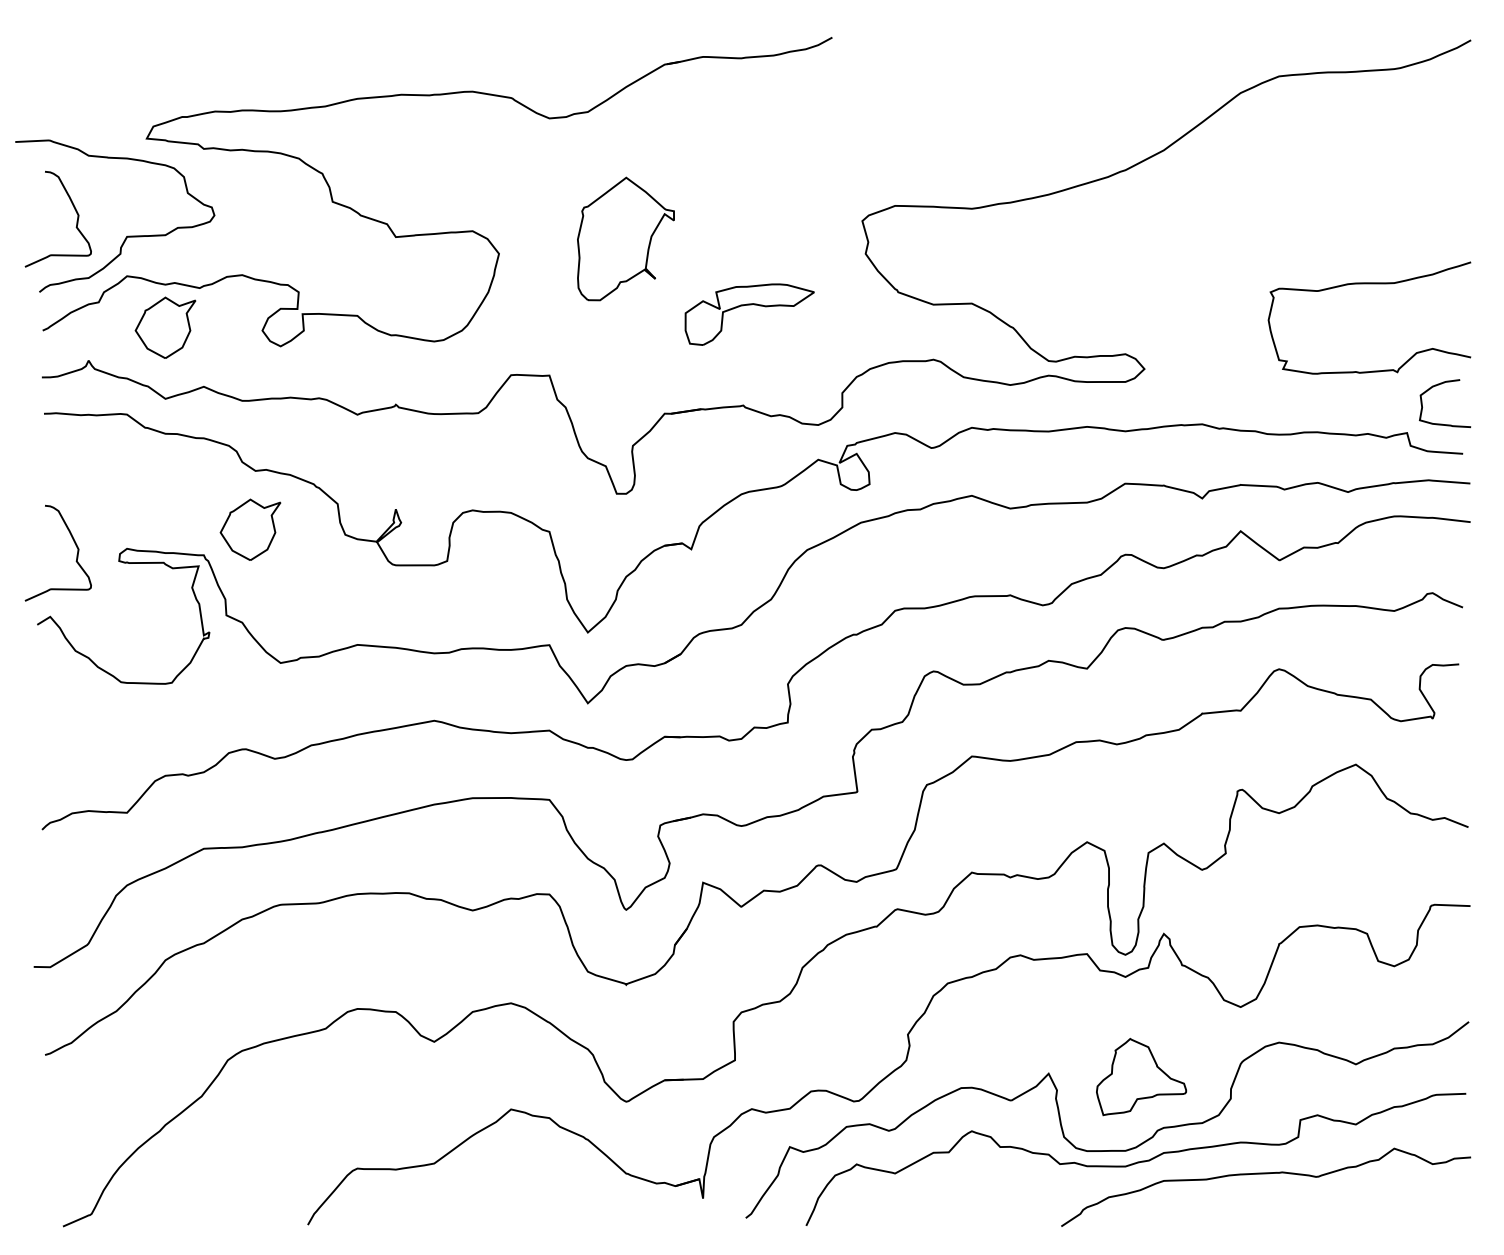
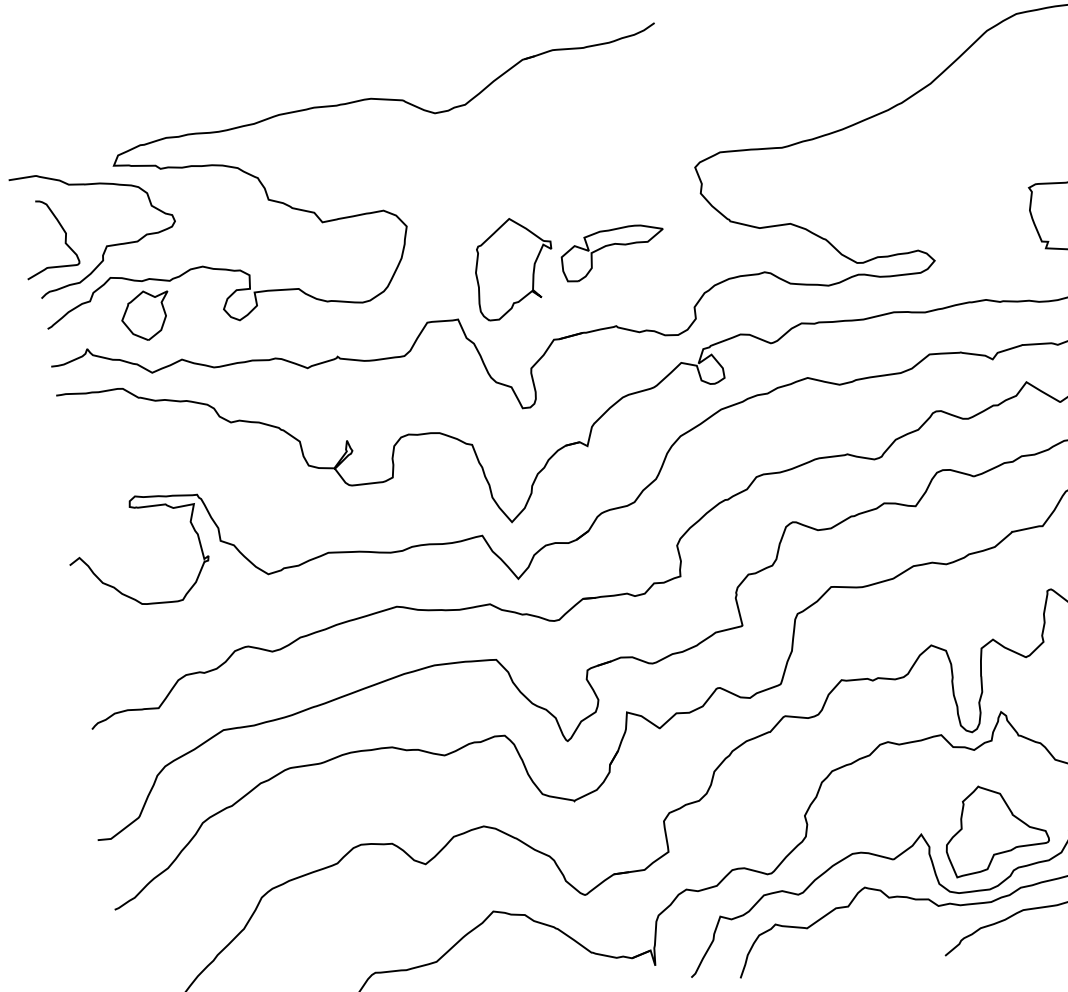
part: (625, 238) -> (514, 267), moved
part: (250, 529) -> (232, 469), removed
curve: (76, 554) -> (94, 505), removed
part: (1141, 1076) -> (995, 828), size x1.43

